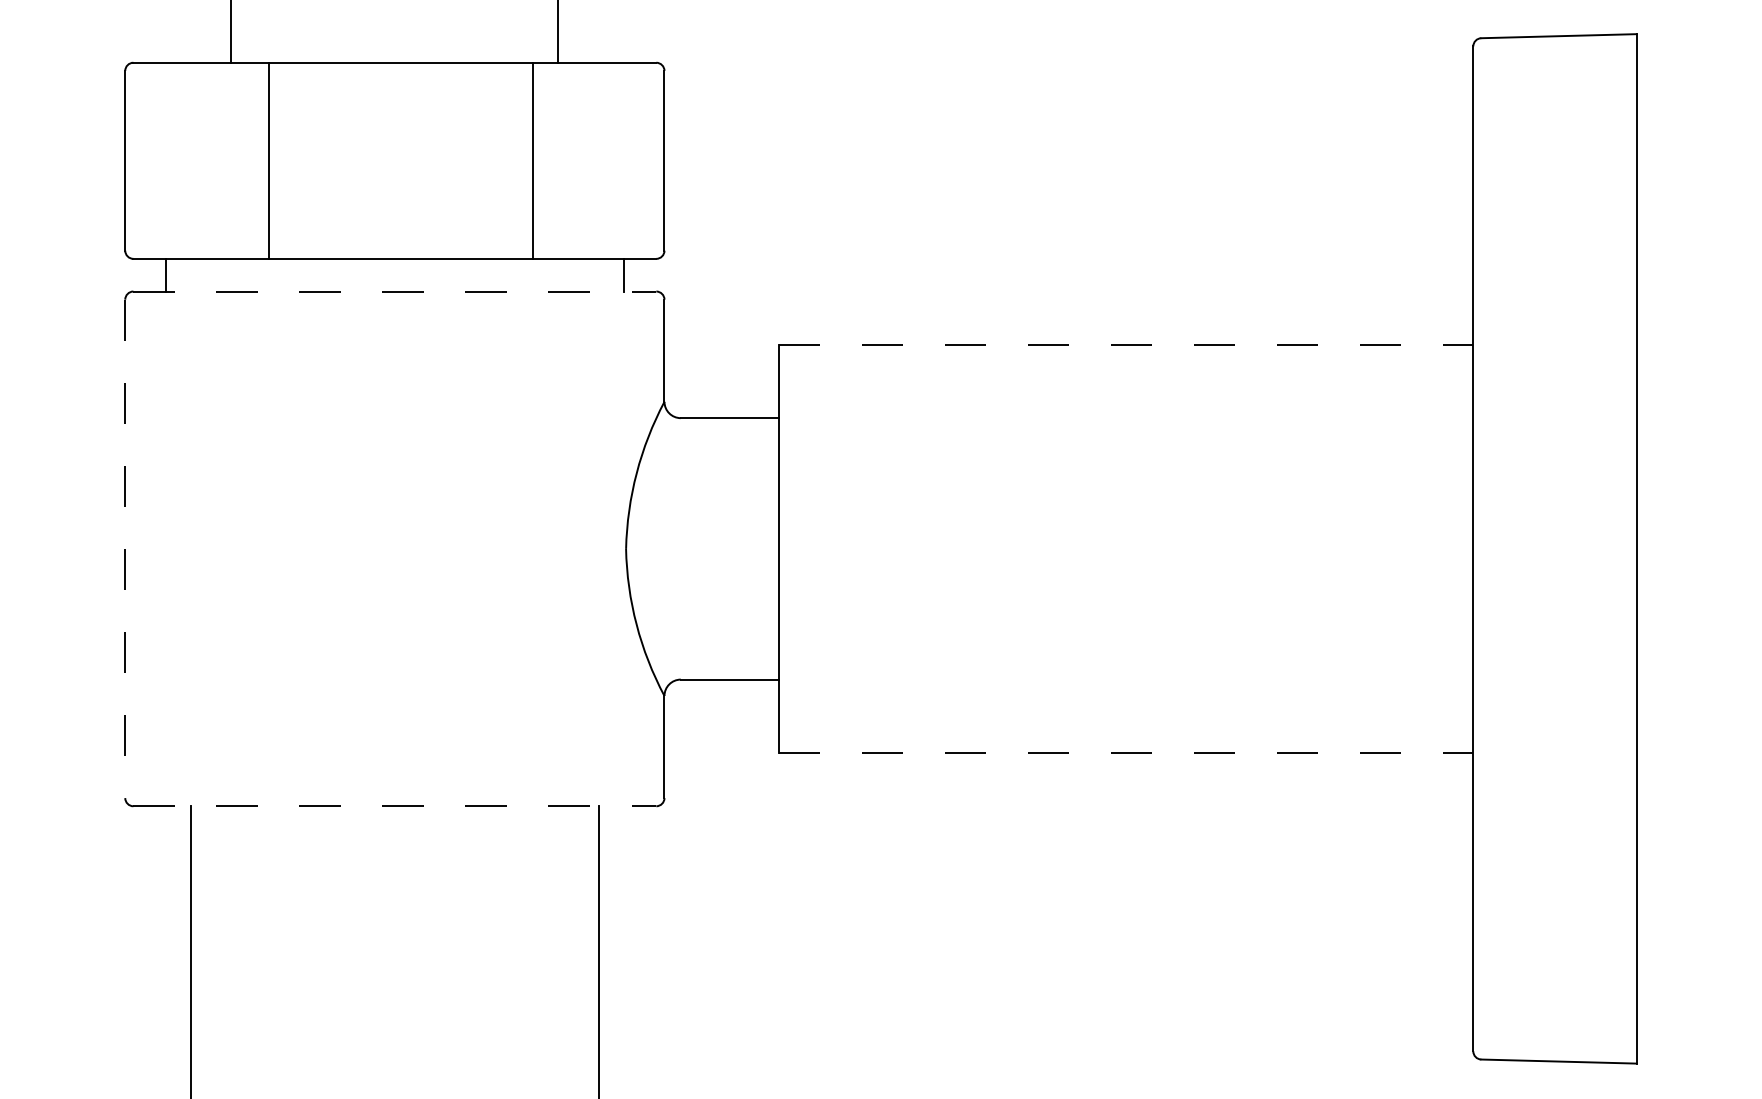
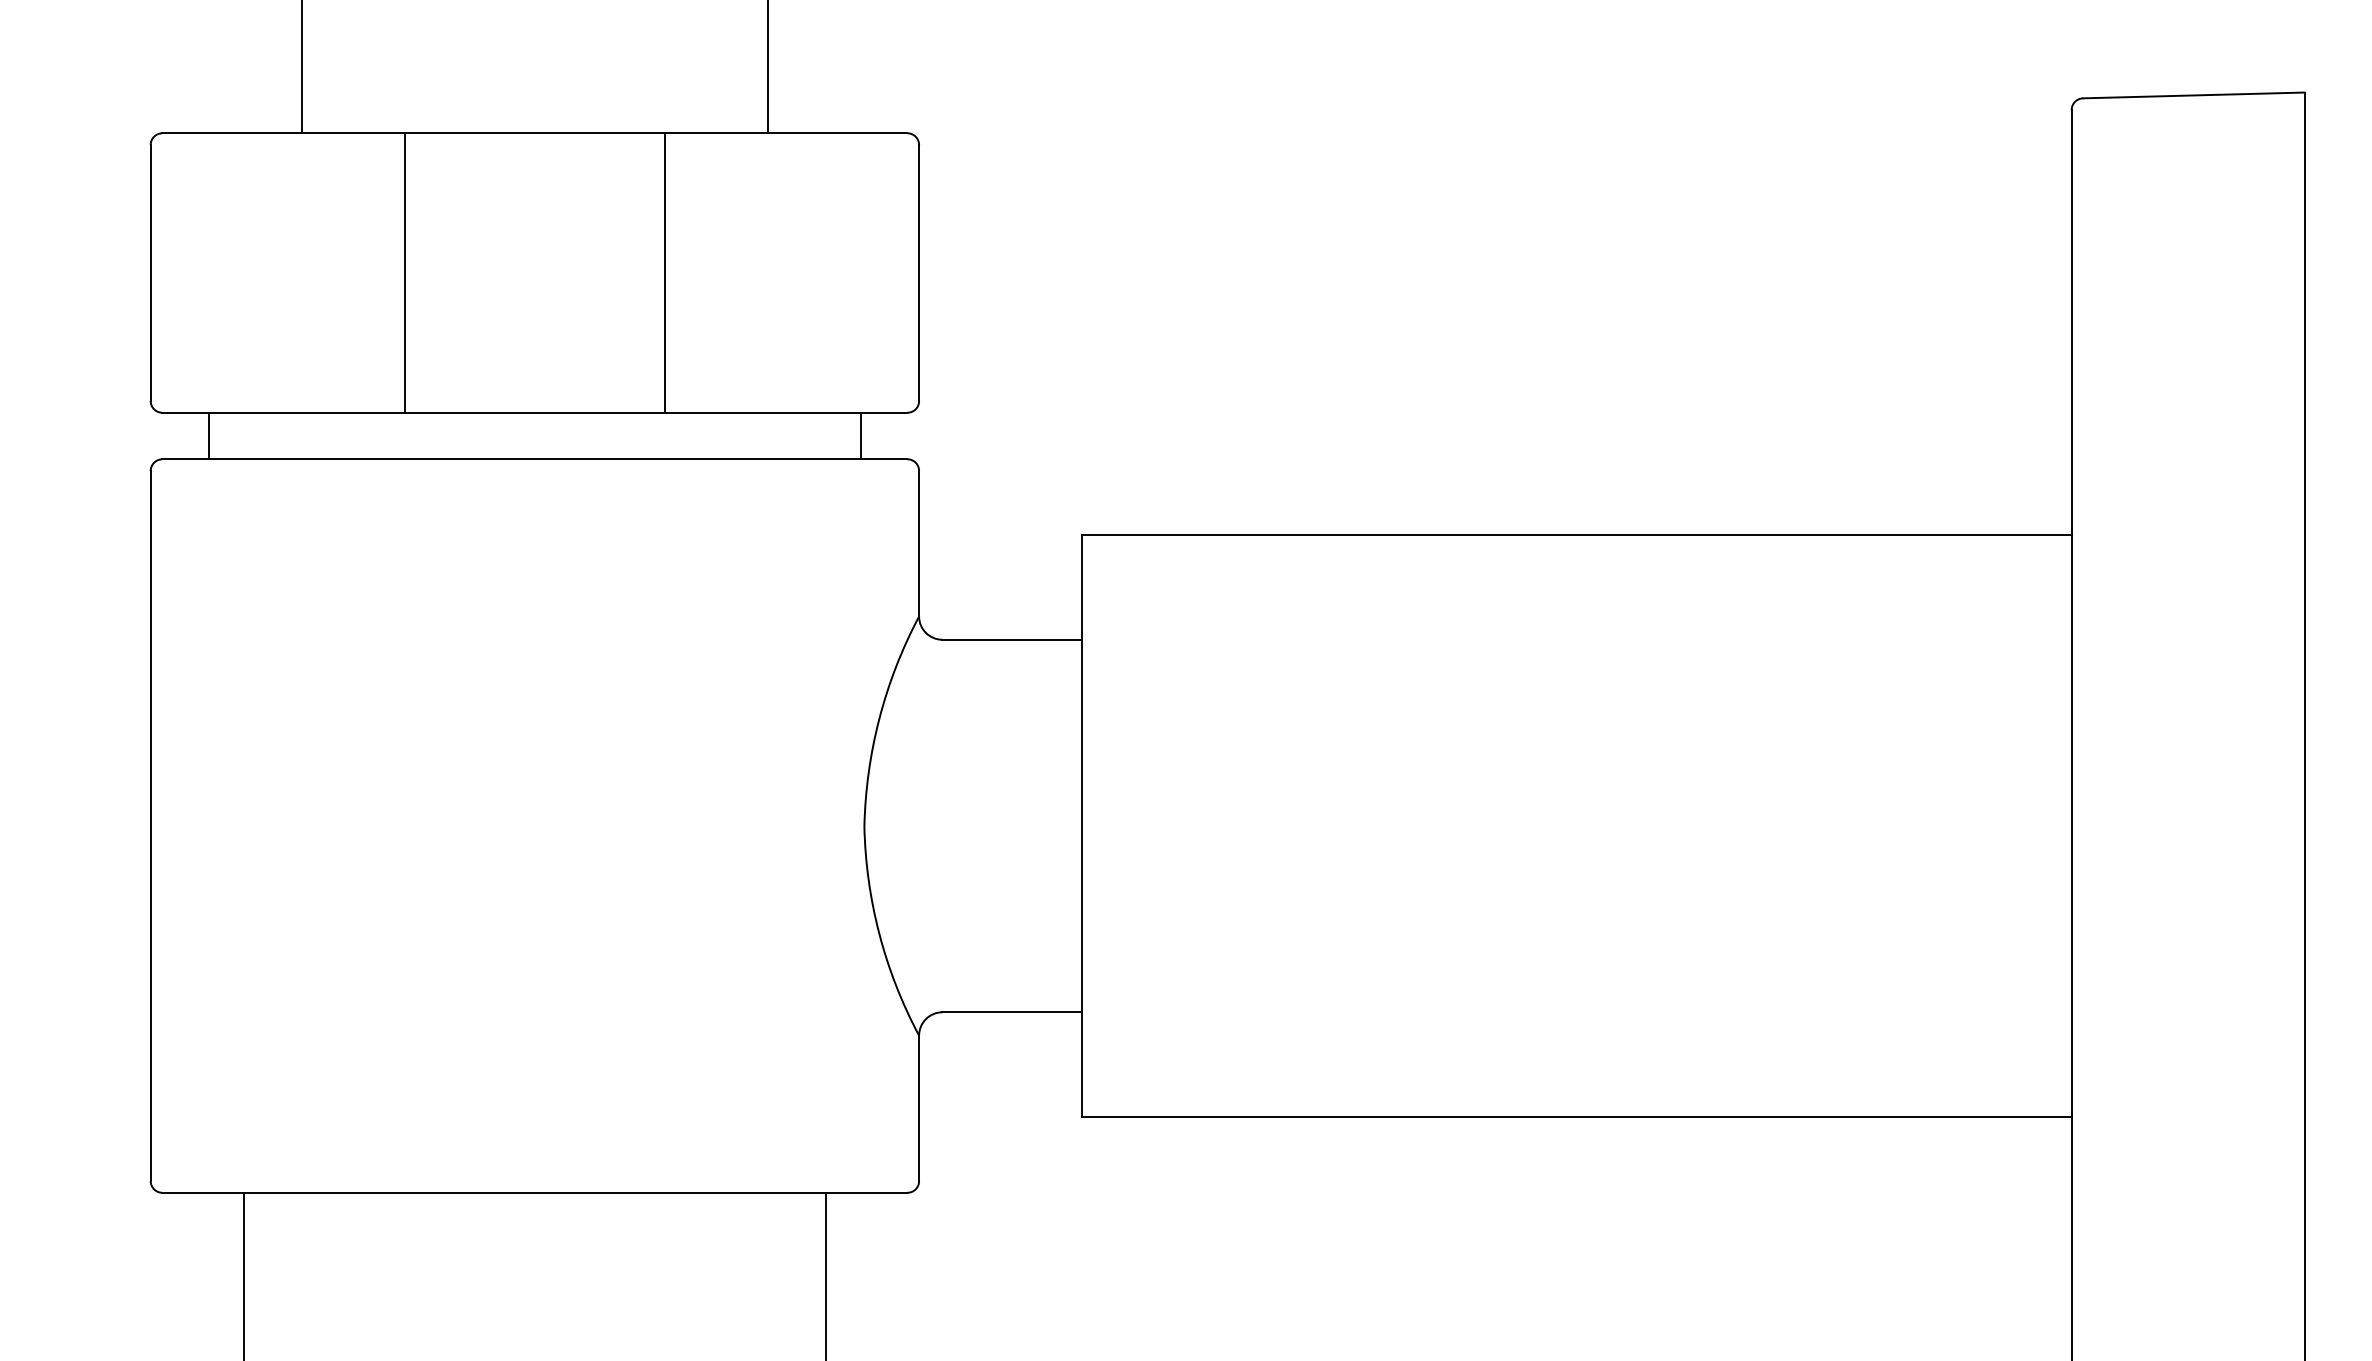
line: (268, 160) -> (404, 272), moved
line: (532, 160) -> (664, 272), moved
line: (395, 291) -> (535, 459), dashed -> solid
line: (1126, 344) -> (1577, 534), dashed -> solid
line: (125, 549) -> (151, 826), dashed -> solid
line: (1126, 753) -> (1577, 1117), dashed -> solid
line: (395, 806) -> (535, 1193), dashed -> solid

